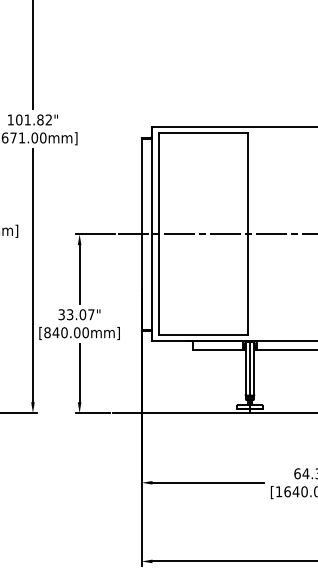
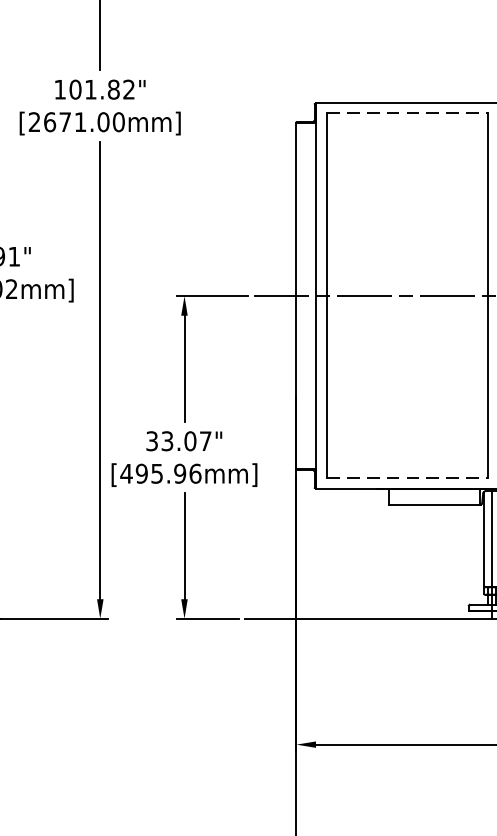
line: (203, 133) -> (408, 114), solid -> dashed
text: (66, 332) -> (160, 473), [840.00mm] -> [495.96mm]
line: (203, 335) -> (408, 478), solid -> dashed

